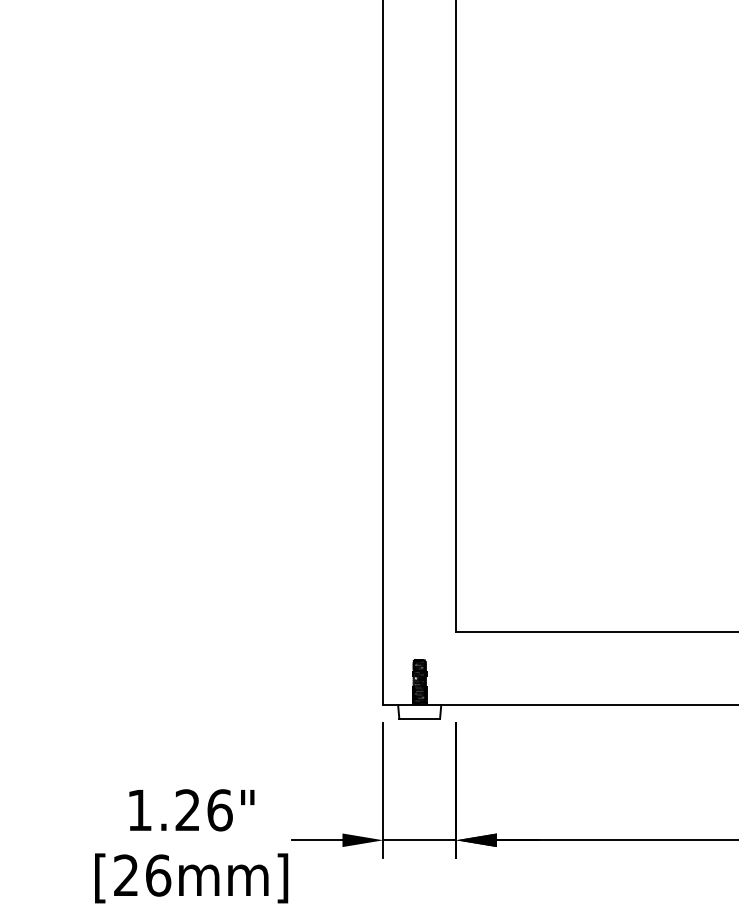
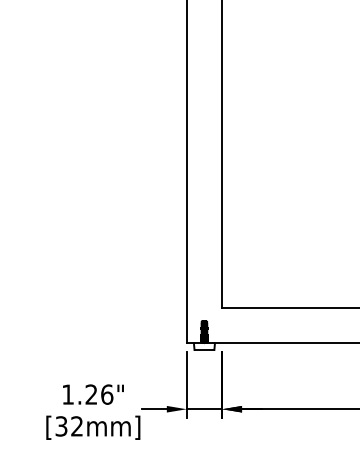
text: (142, 875) -> (69, 426), [26mm] -> [32mm]

